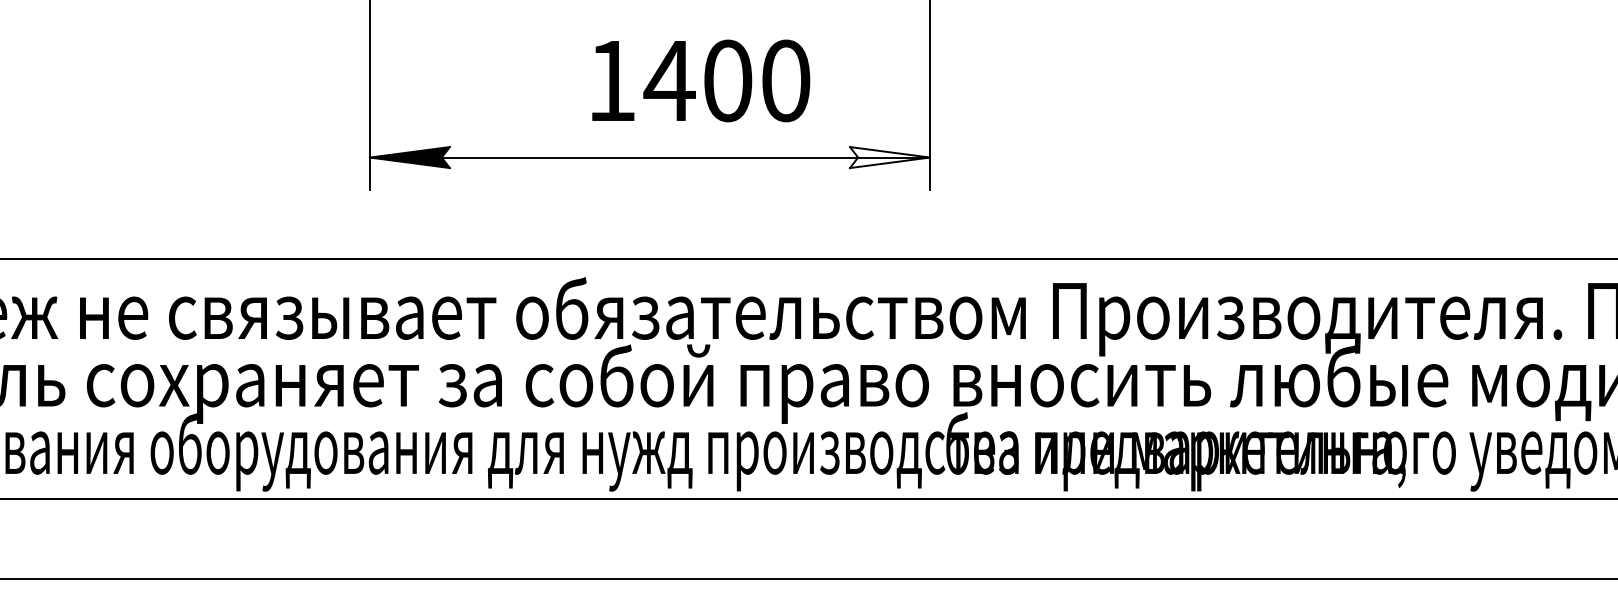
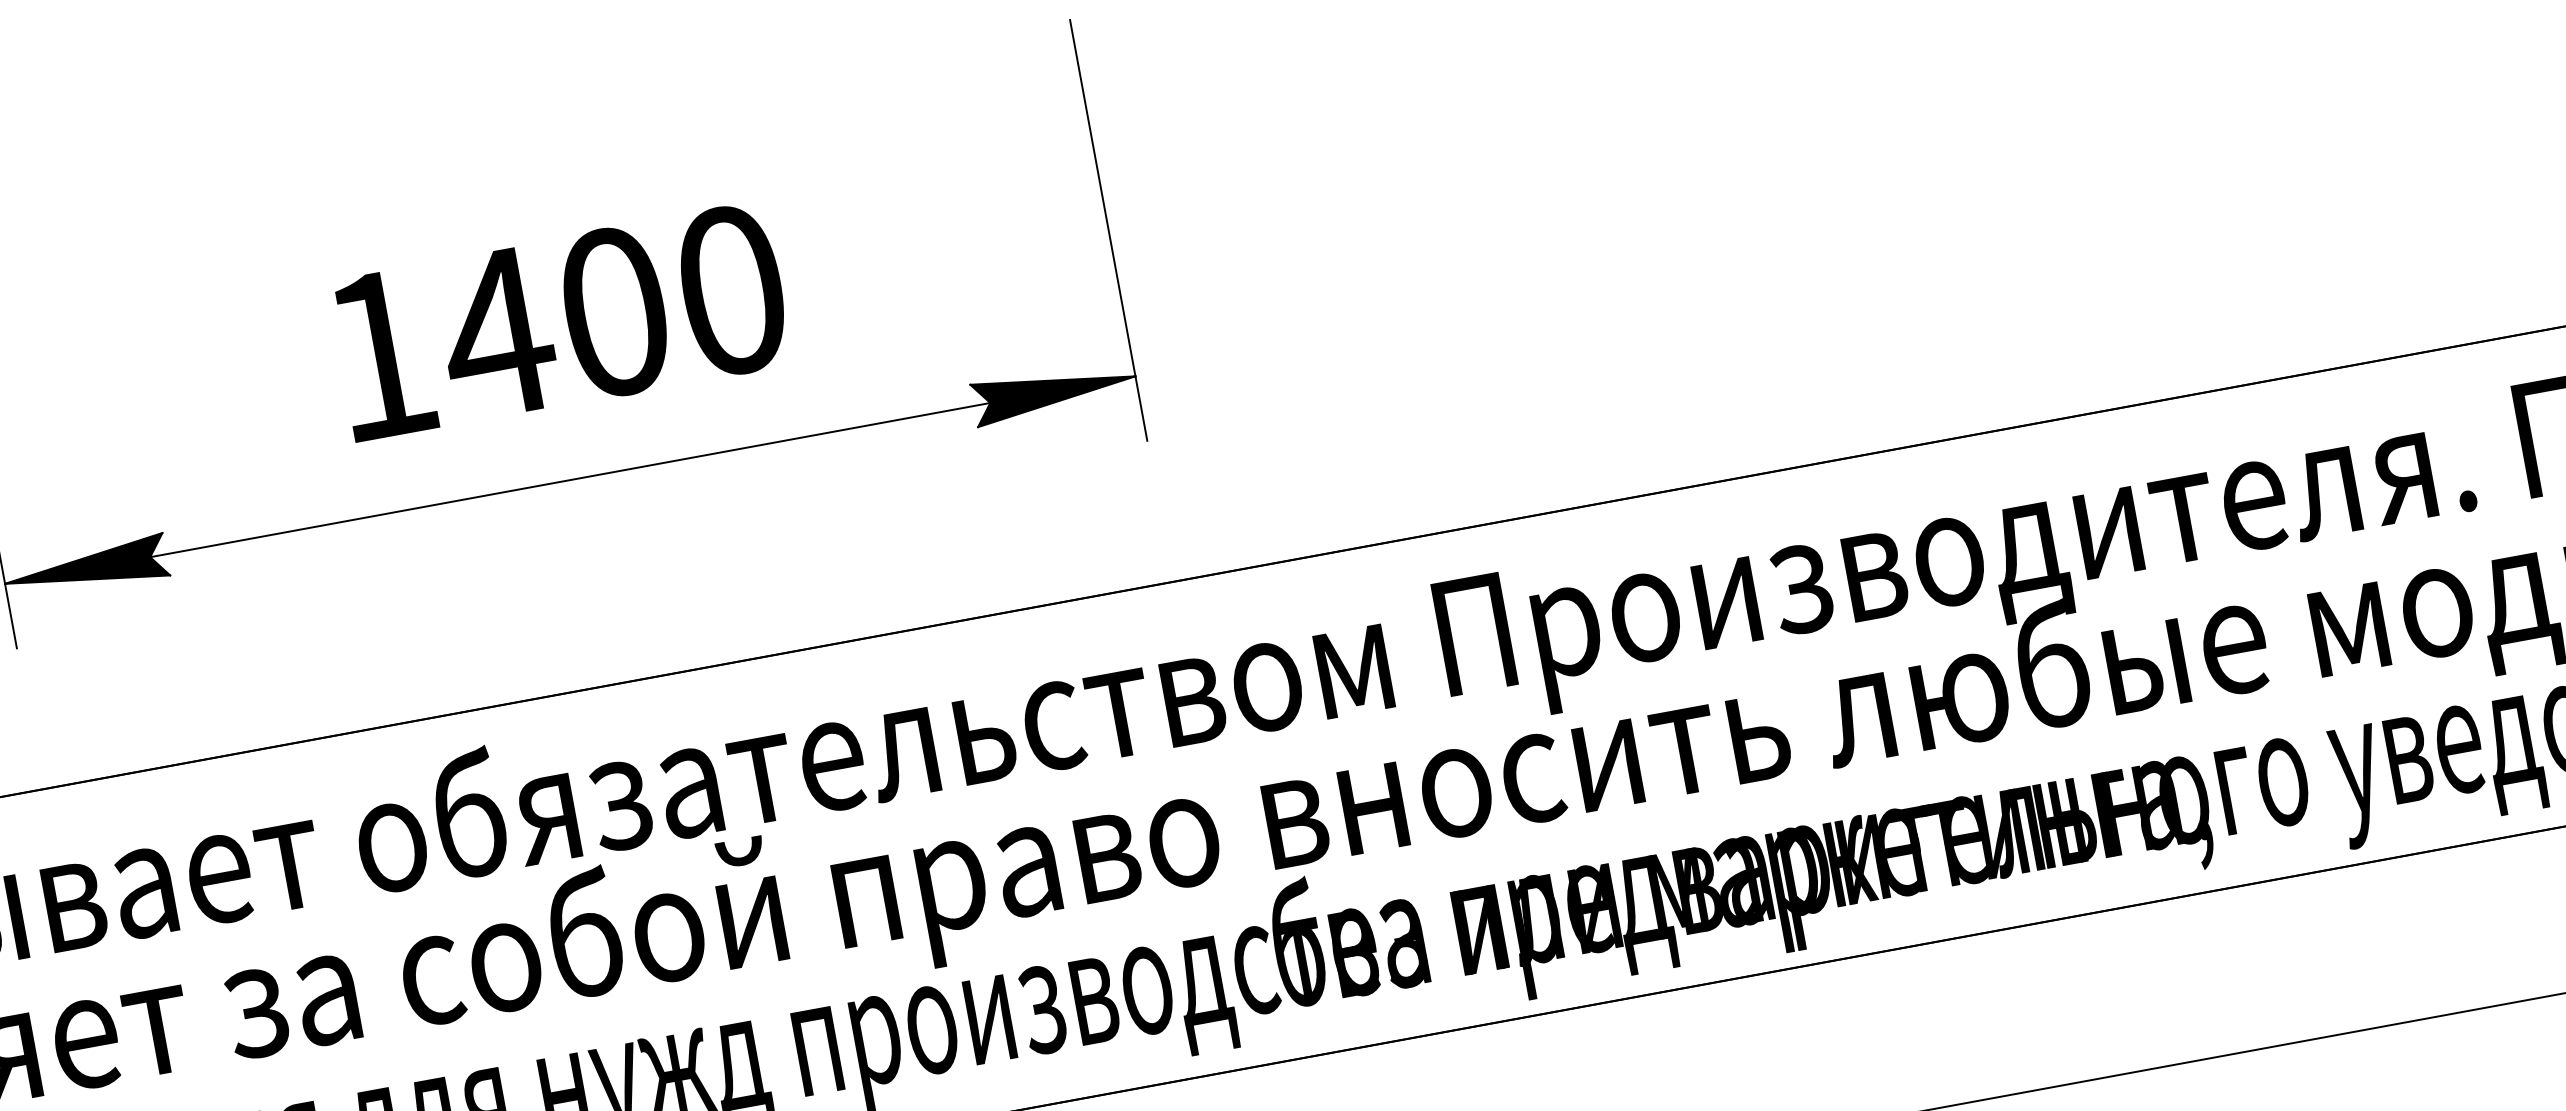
text: (701, 80) -> (561, 320), moved
fill: (889, 157) -> (1053, 391), added

